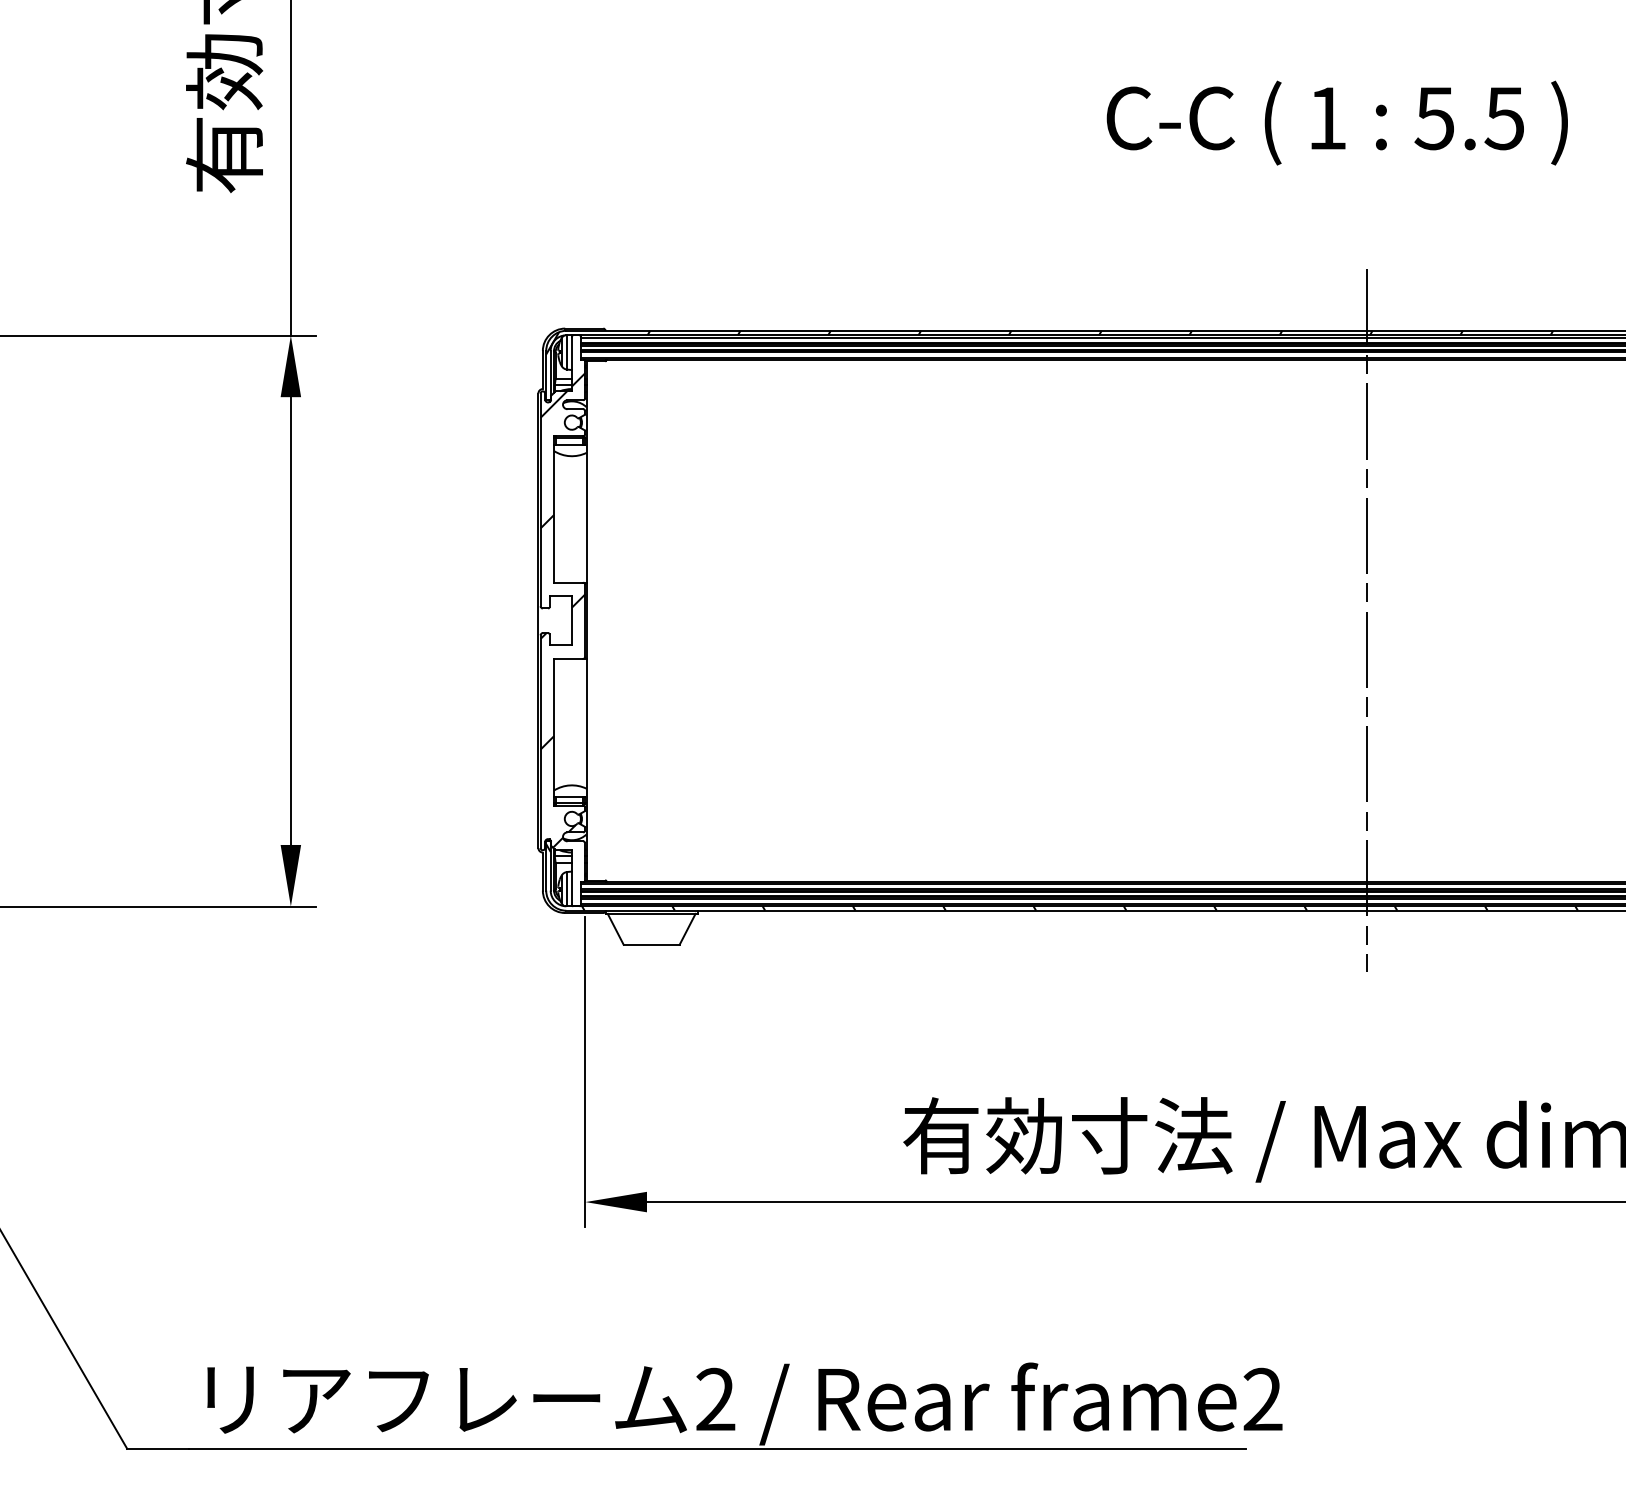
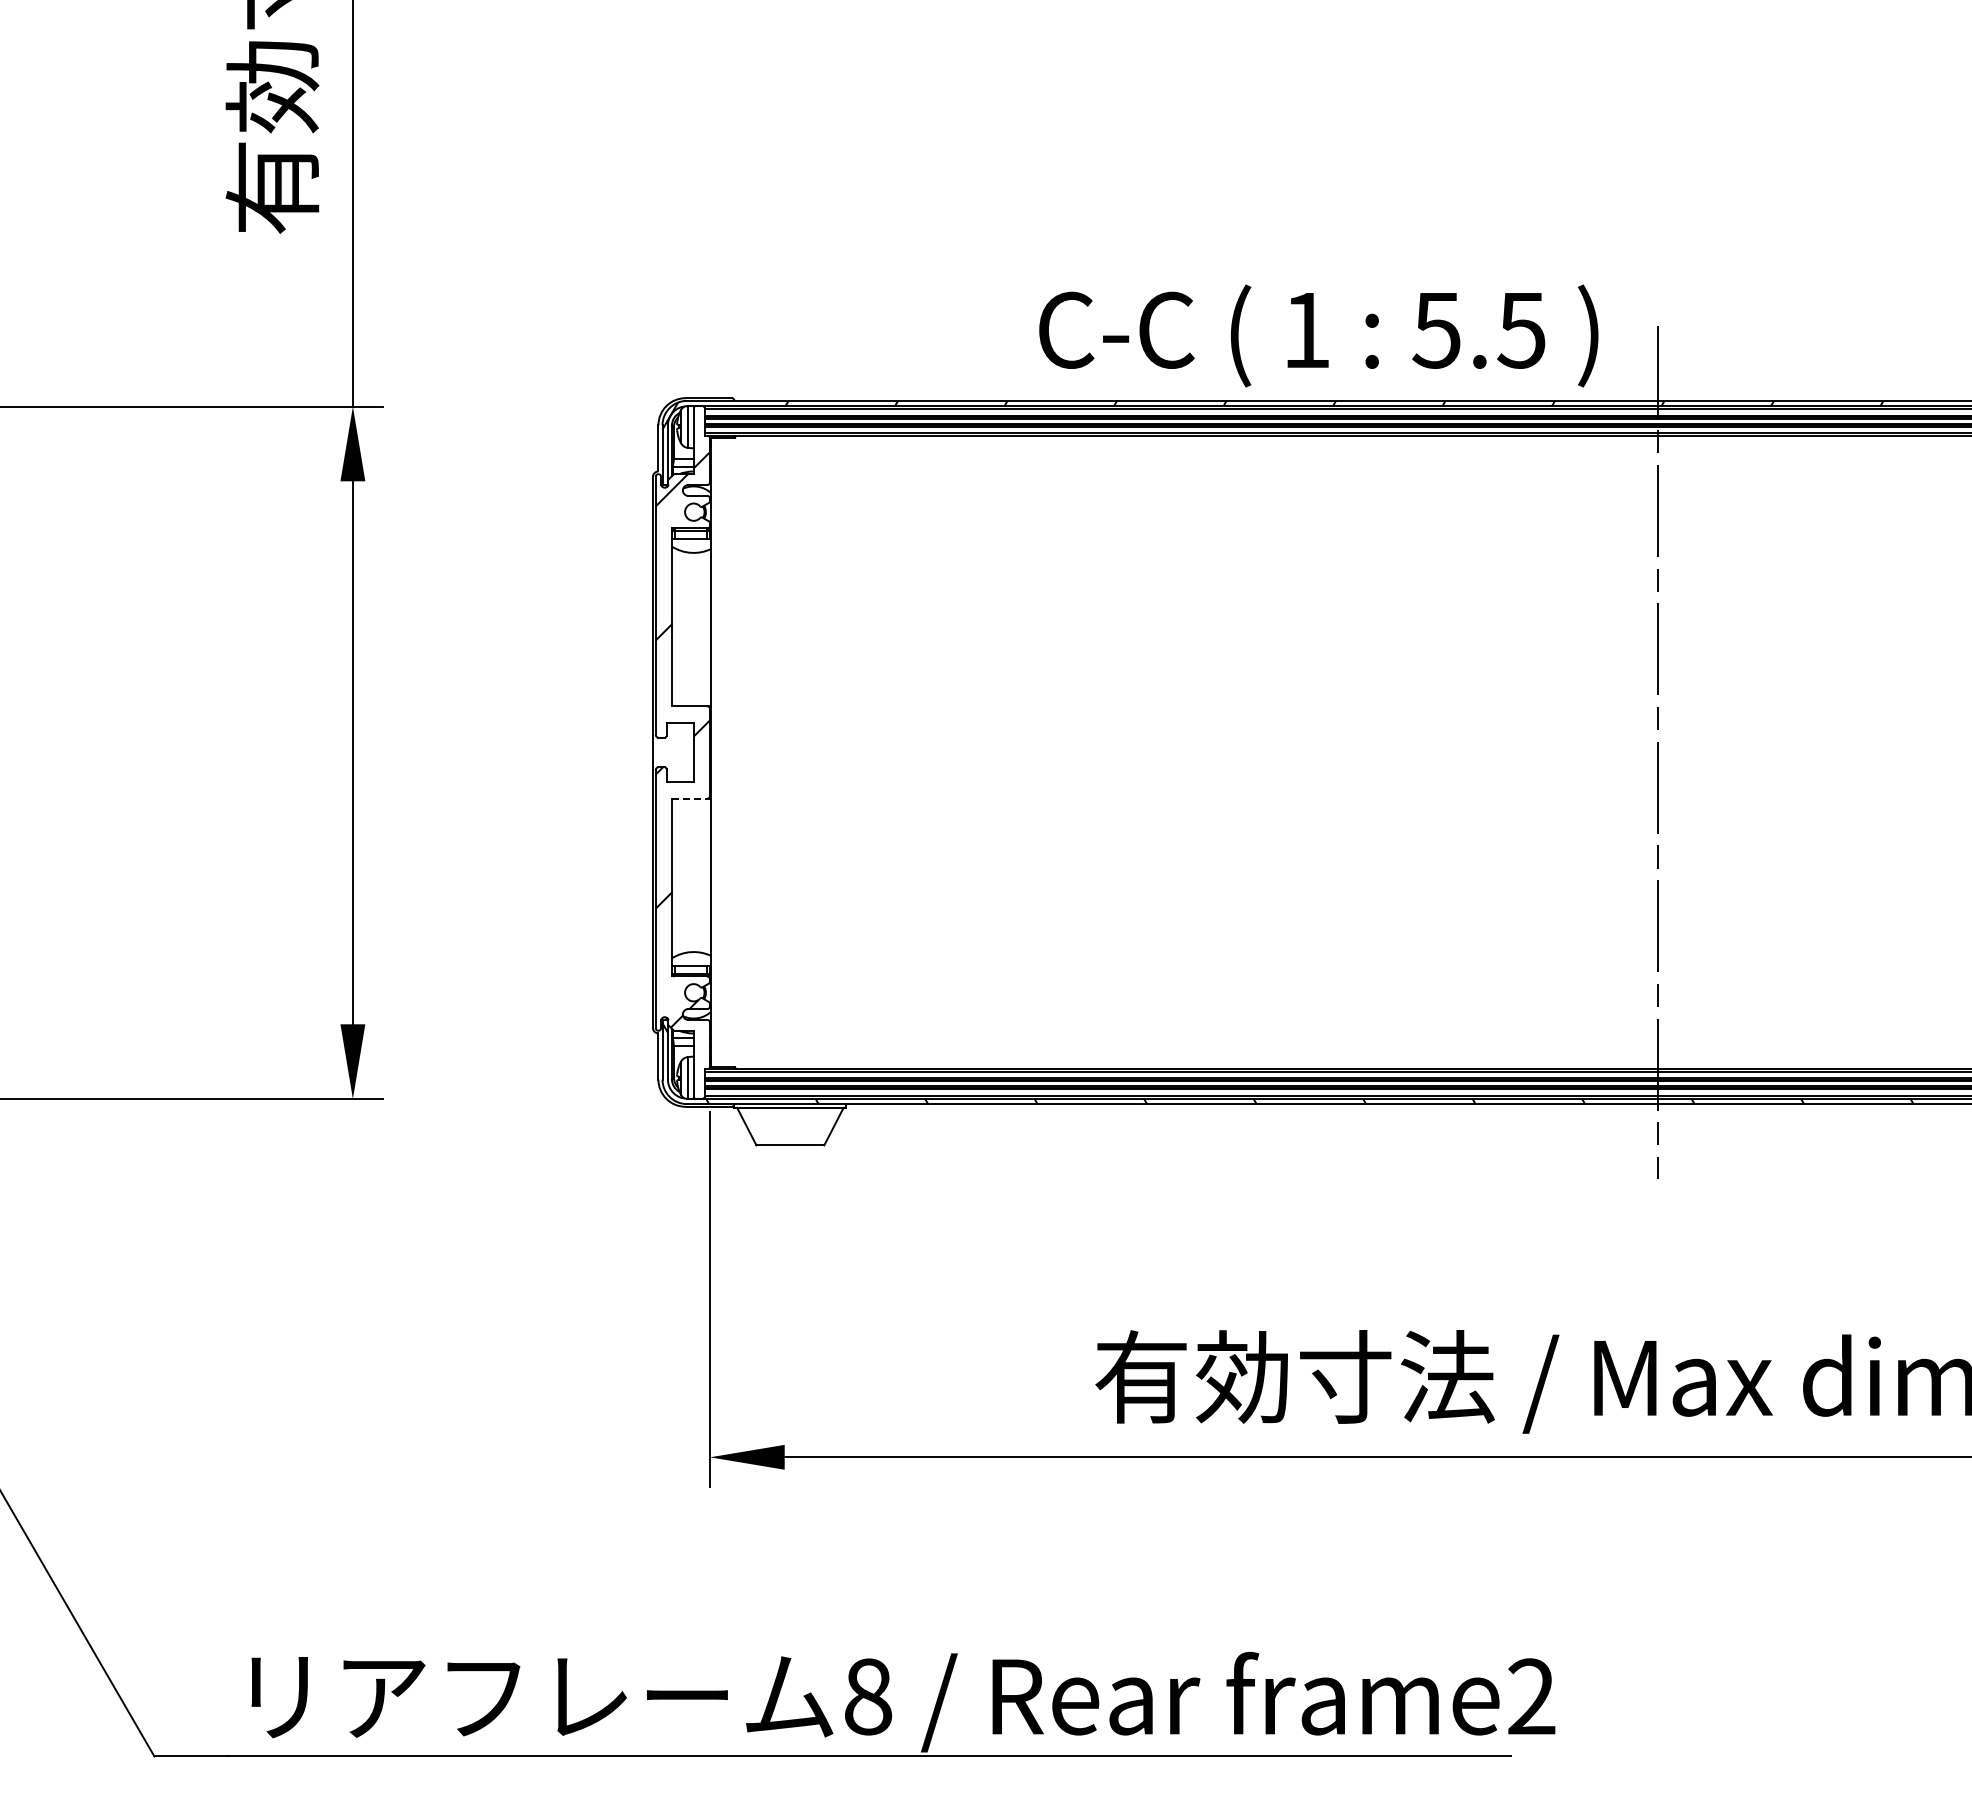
text: (1337, 122) -> (1318, 335), moved
line: (568, 658) -> (689, 798), solid -> dashed
text: (716, 1399) -> (868, 1696), 2 -> 8

